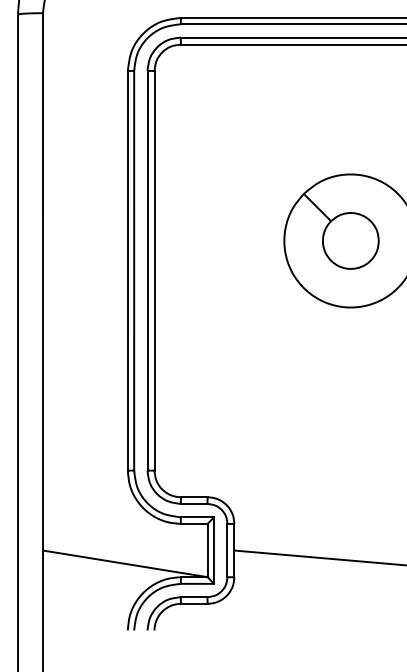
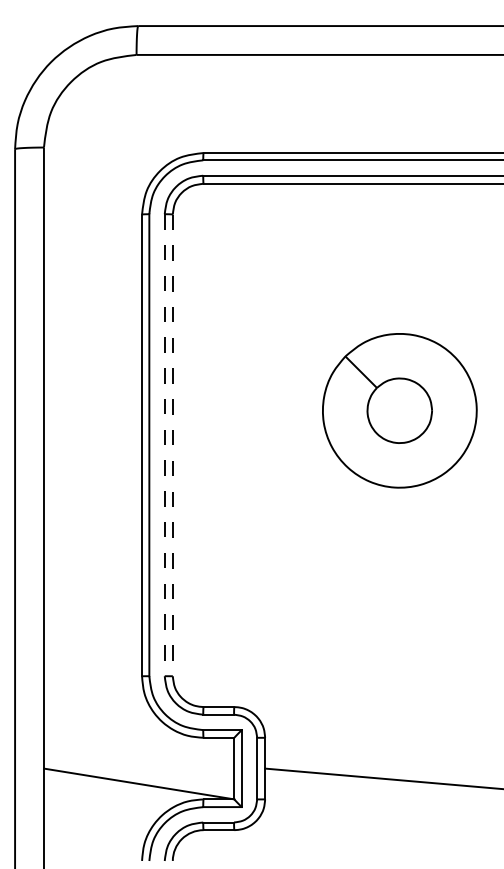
line: (147, 270) -> (164, 445), solid -> dashed
line: (154, 270) -> (172, 445), solid -> dashed

